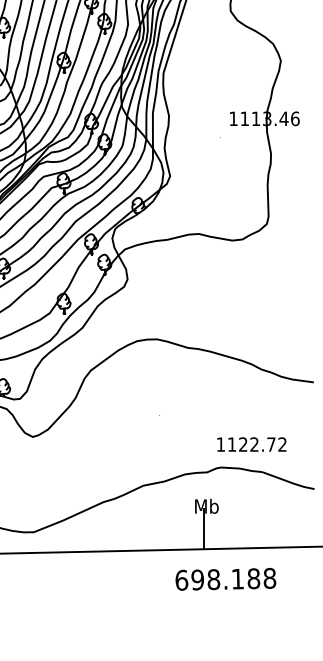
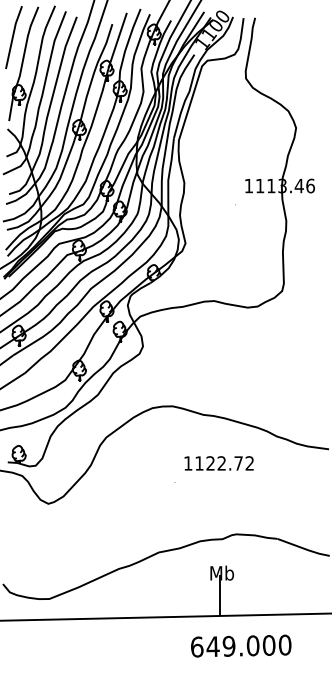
text: (251, 444) -> (218, 463), moved
text: (233, 579) -> (248, 646), 698.188 -> 649.000

